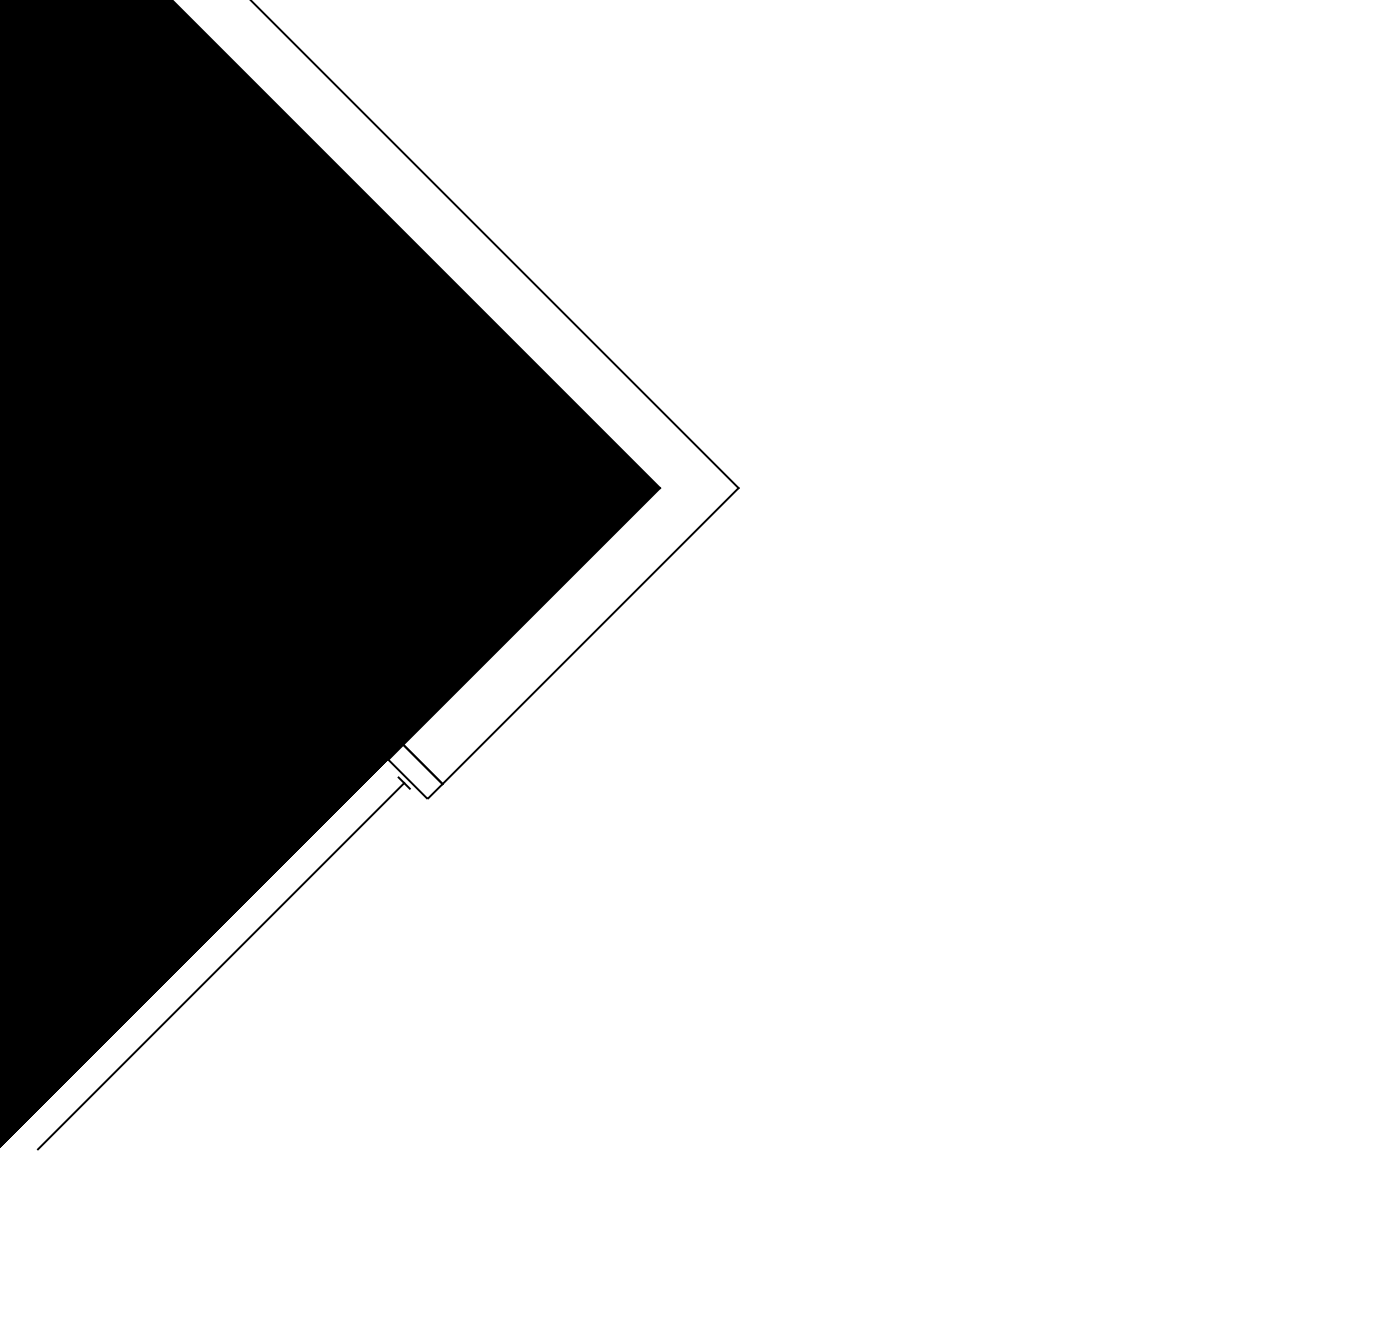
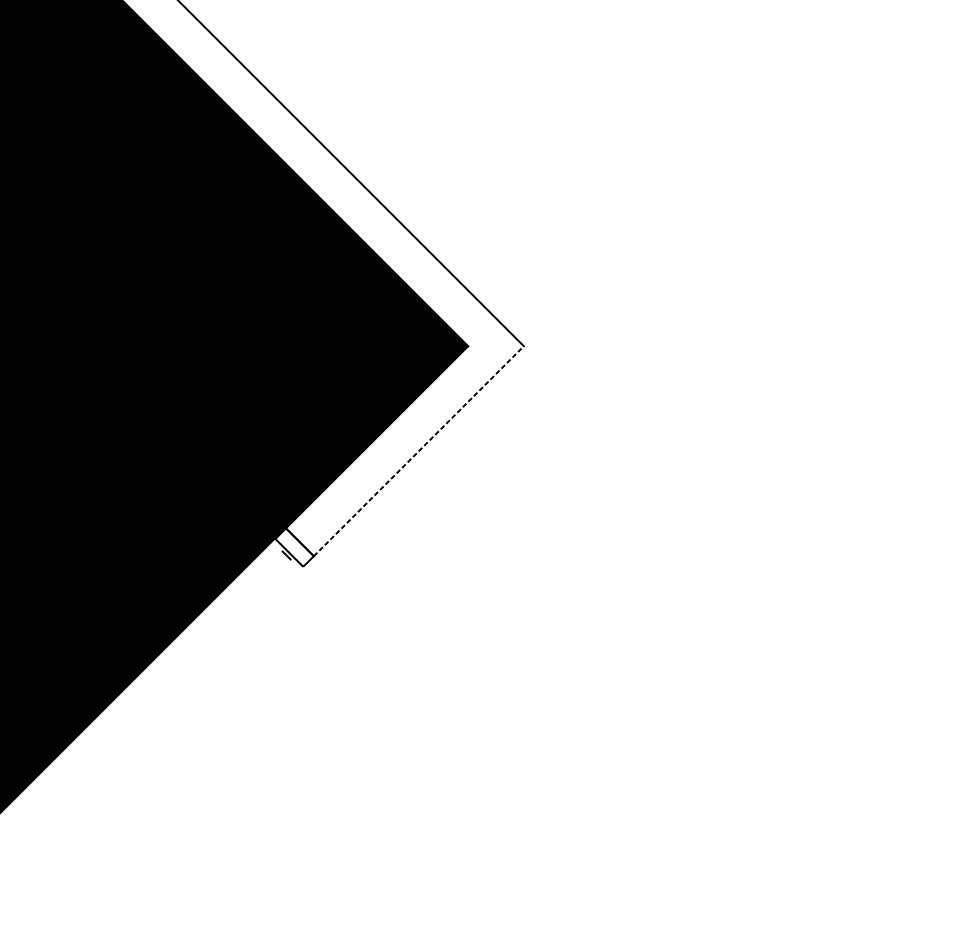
line: (590, 635) -> (418, 450), solid -> dashed
line: (220, 966) -> (156, 685), removed

